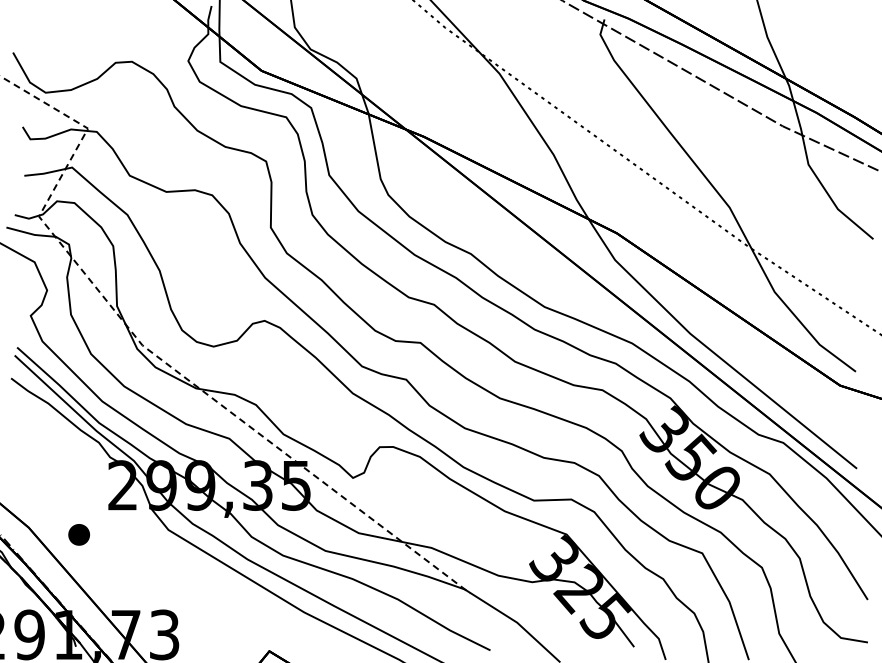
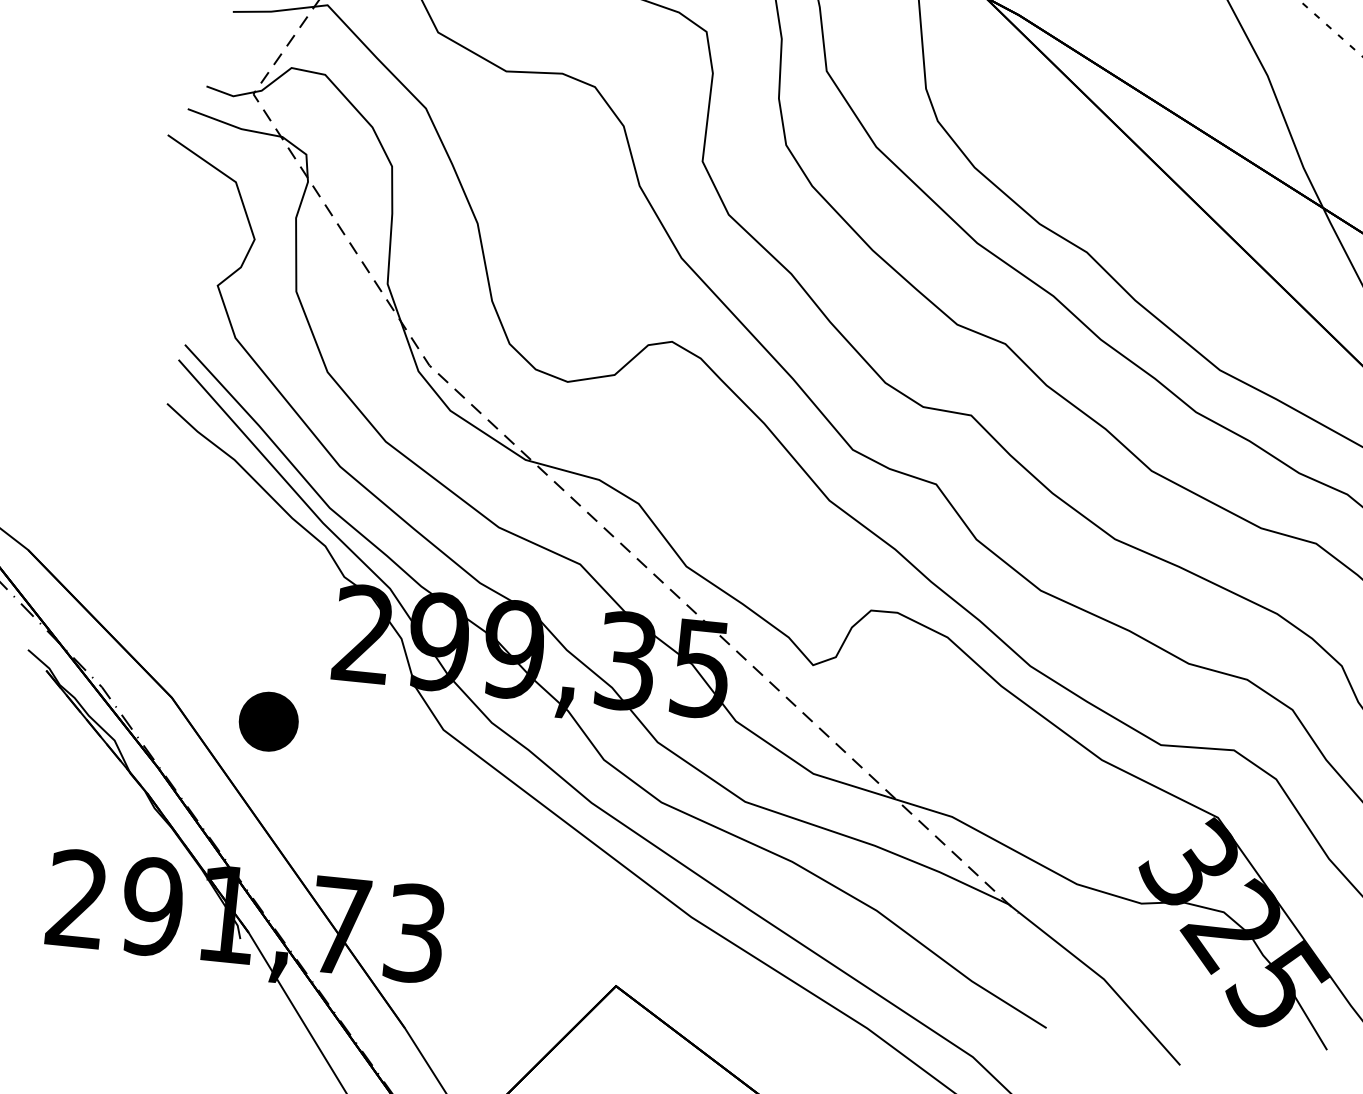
part: (78, 534) -> (267, 720), size x1.4

